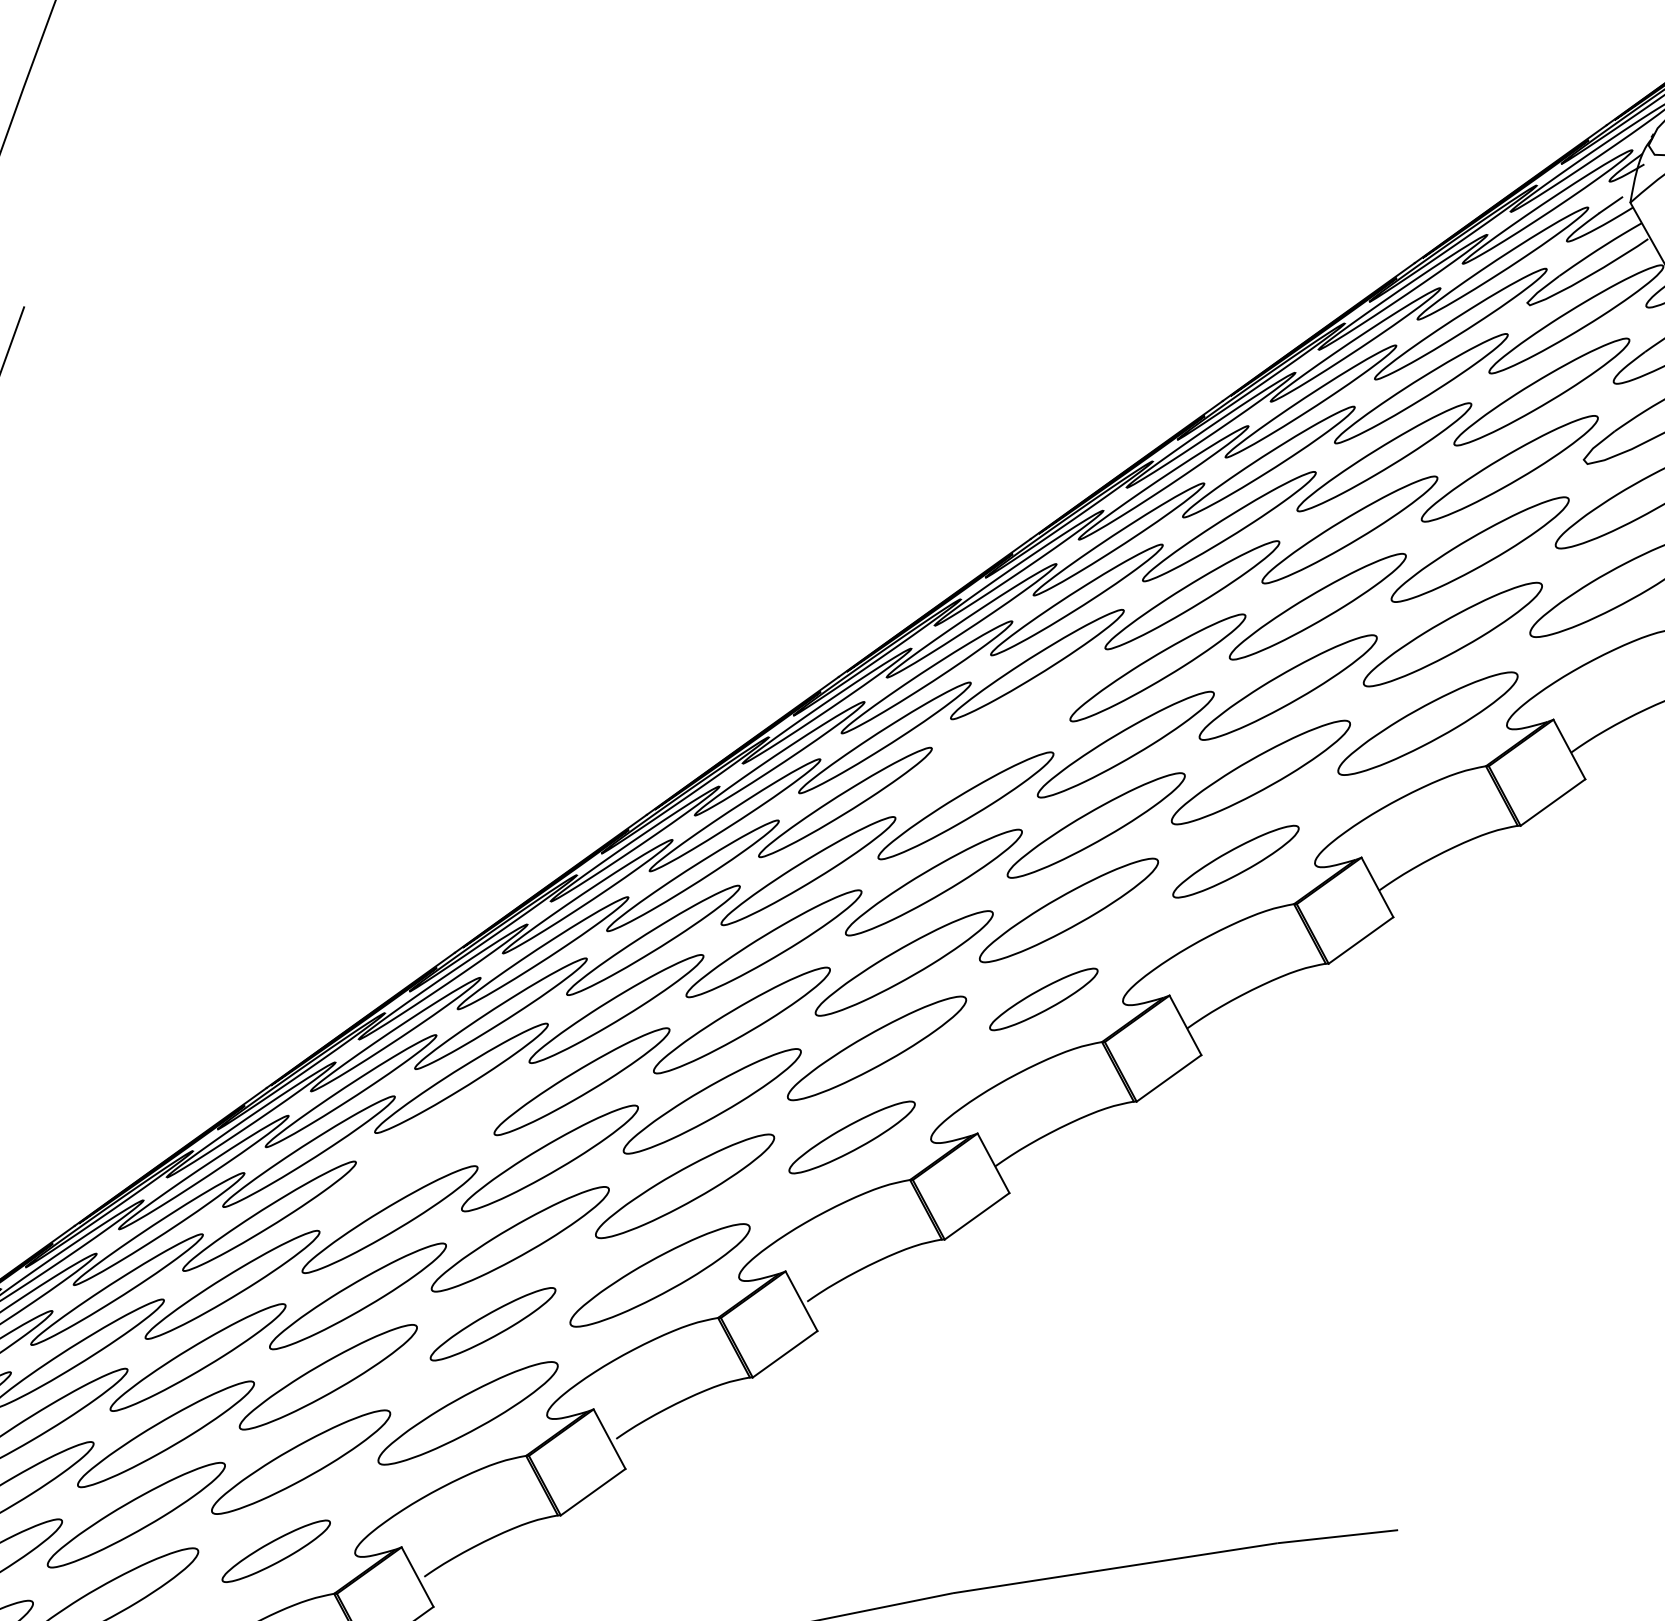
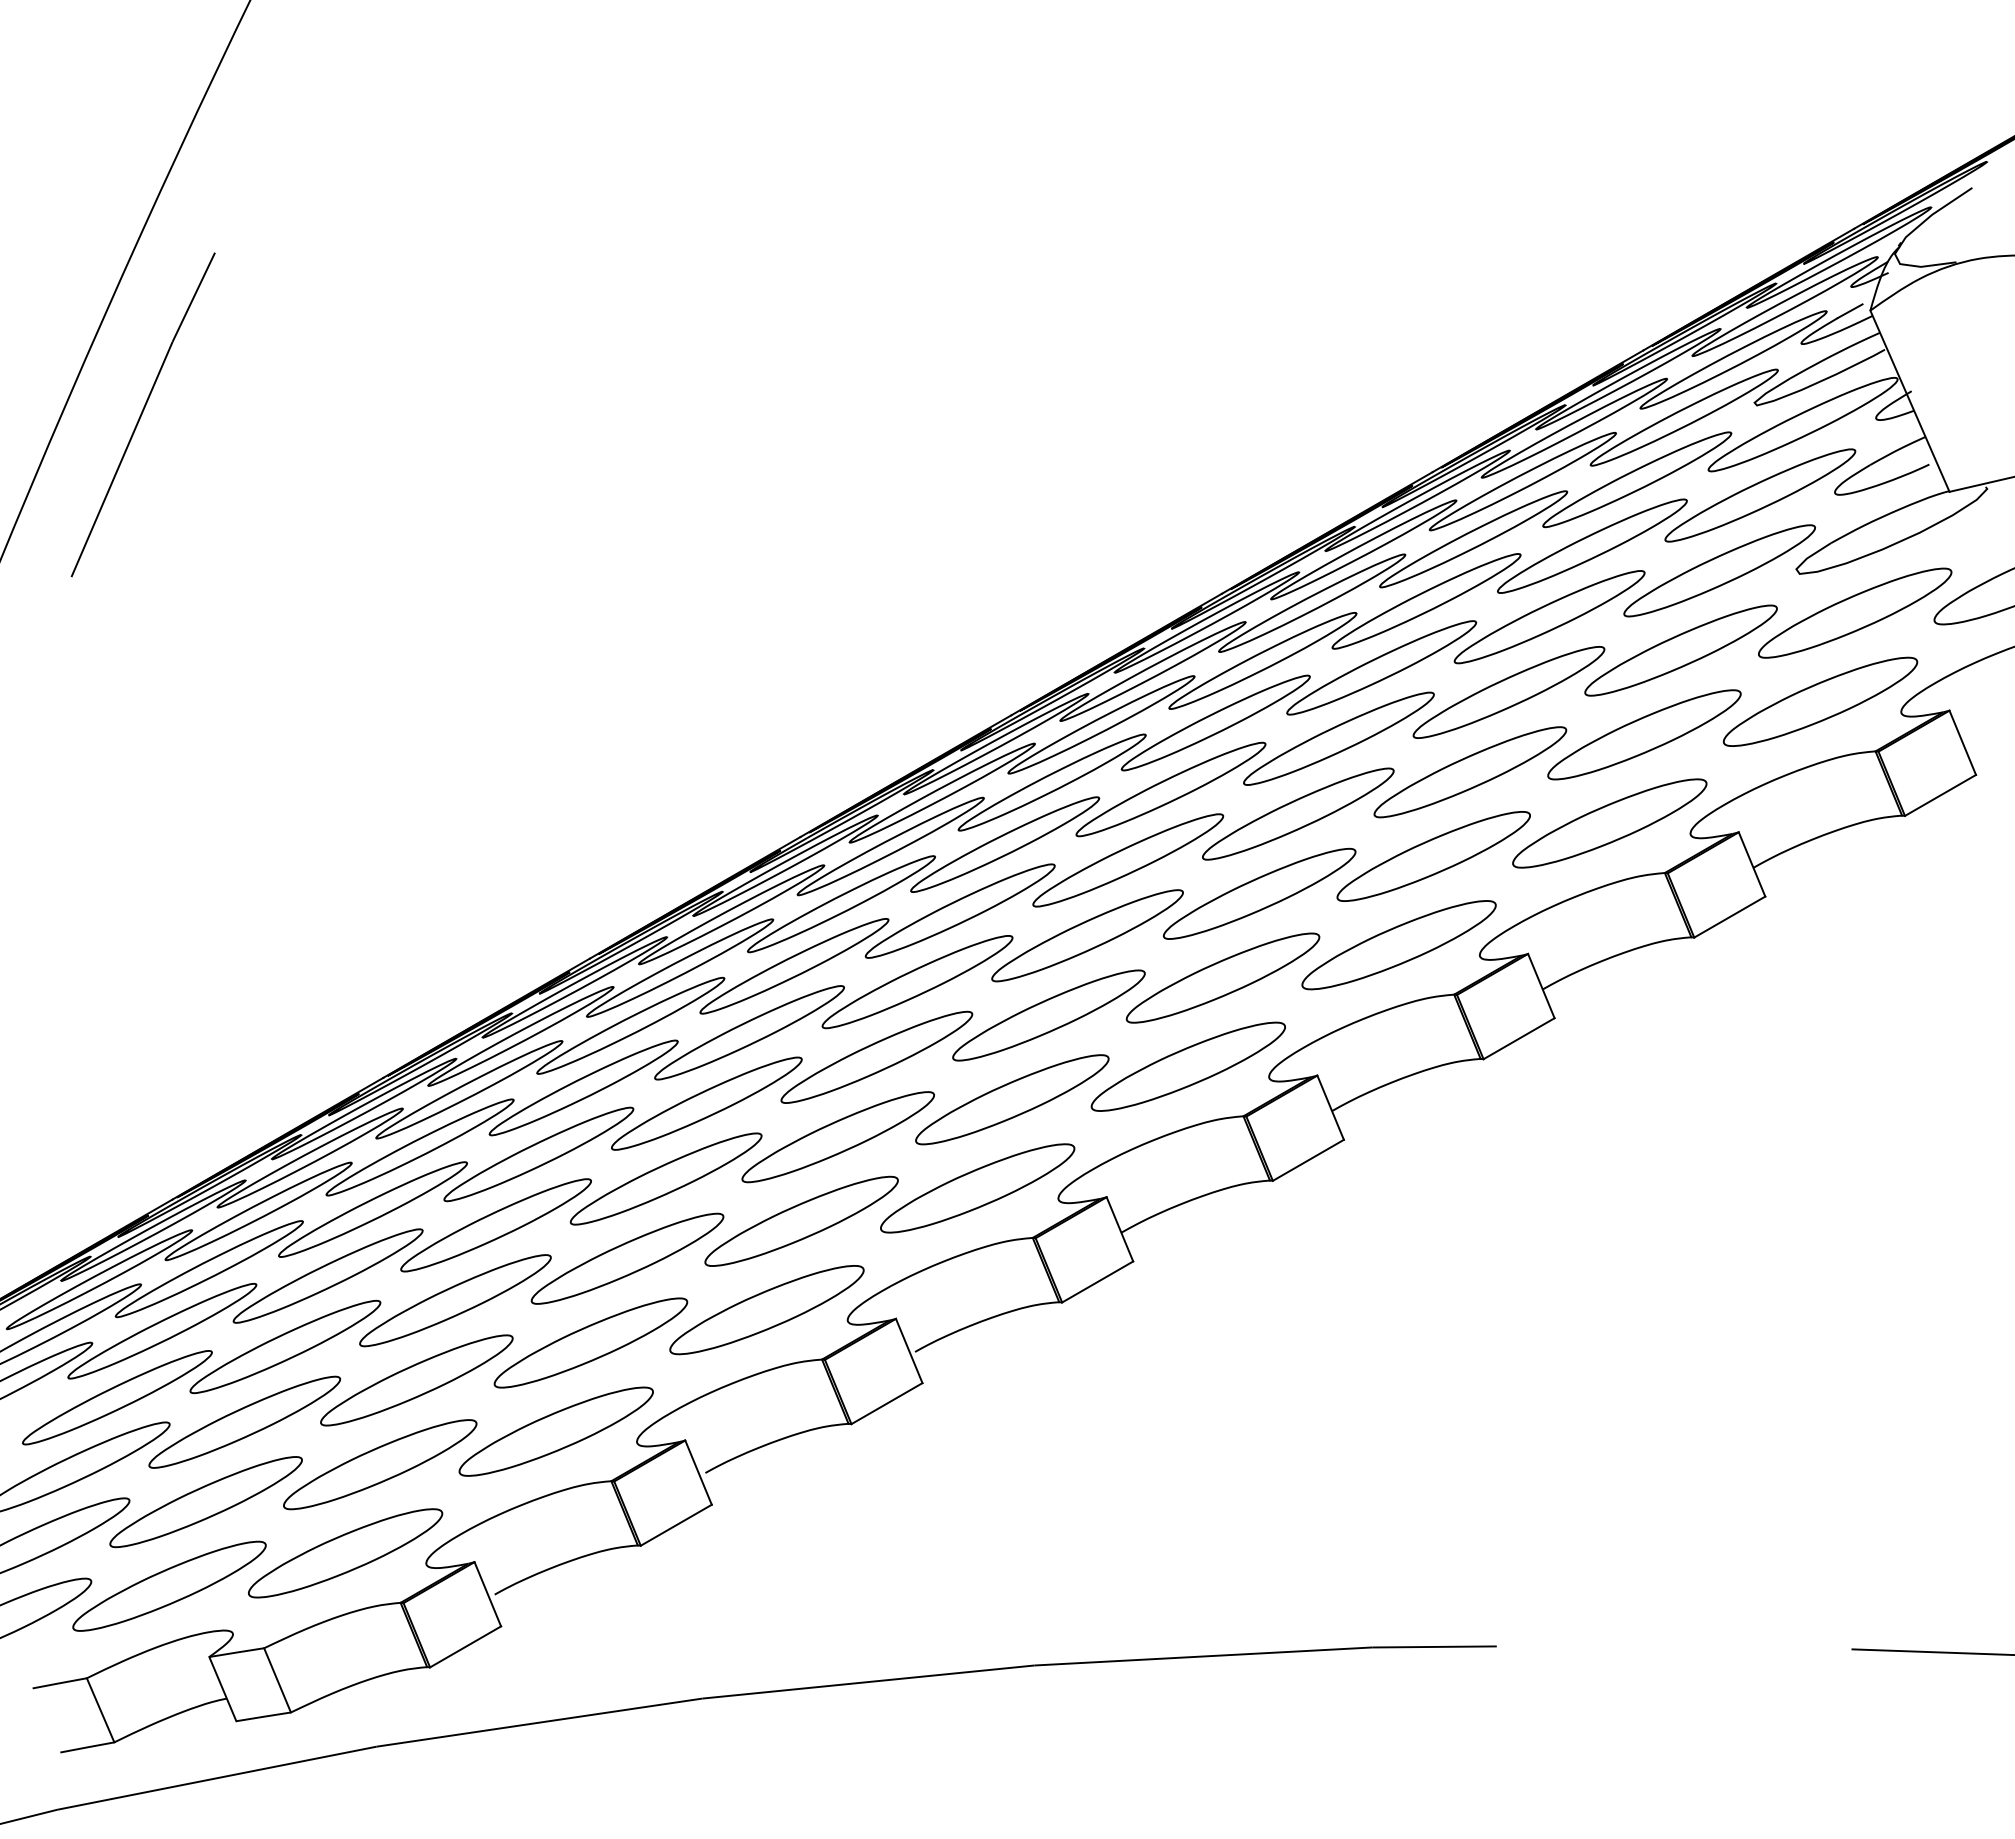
part: (999, 733) -> (1170, 789), added
part: (1235, 861) -> (1398, 945), size x1.43
part: (1043, 999) -> (1187, 1066), size x1.67
part: (851, 1137) -> (977, 1188), size x1.43
part: (424, 1147) -> (538, 1154), added
part: (492, 1323) -> (590, 1342), size x1.43
part: (276, 1551) -> (345, 1553), size x1.67

